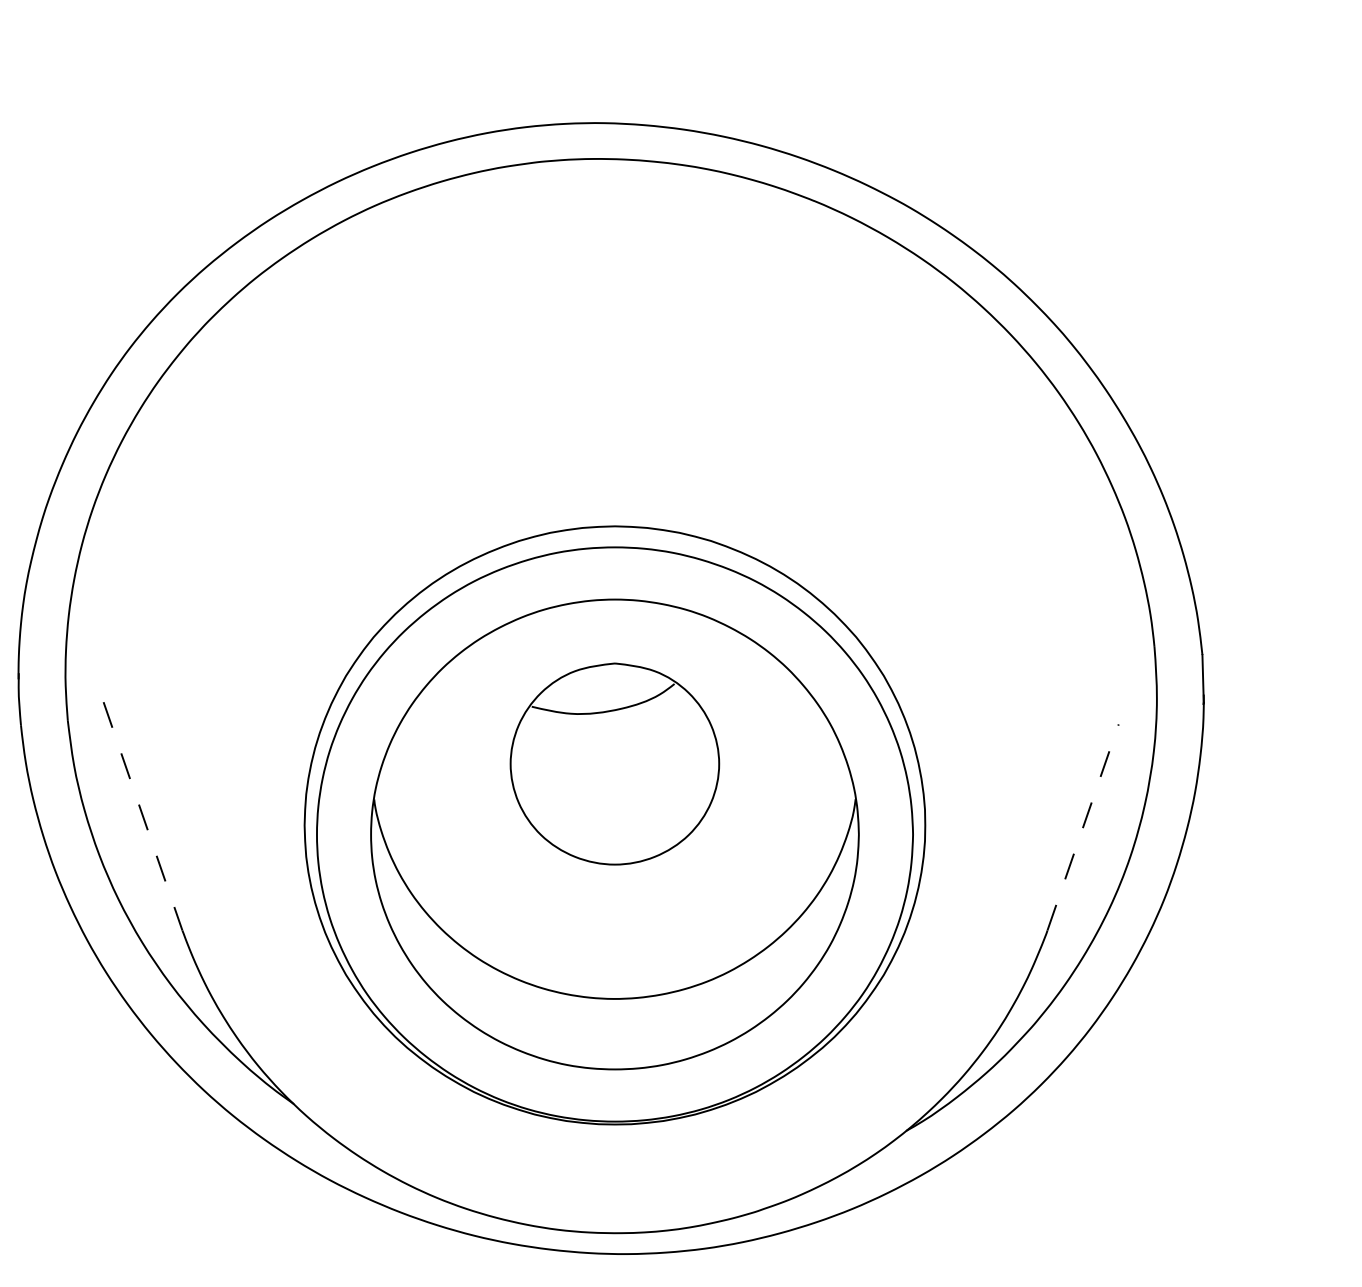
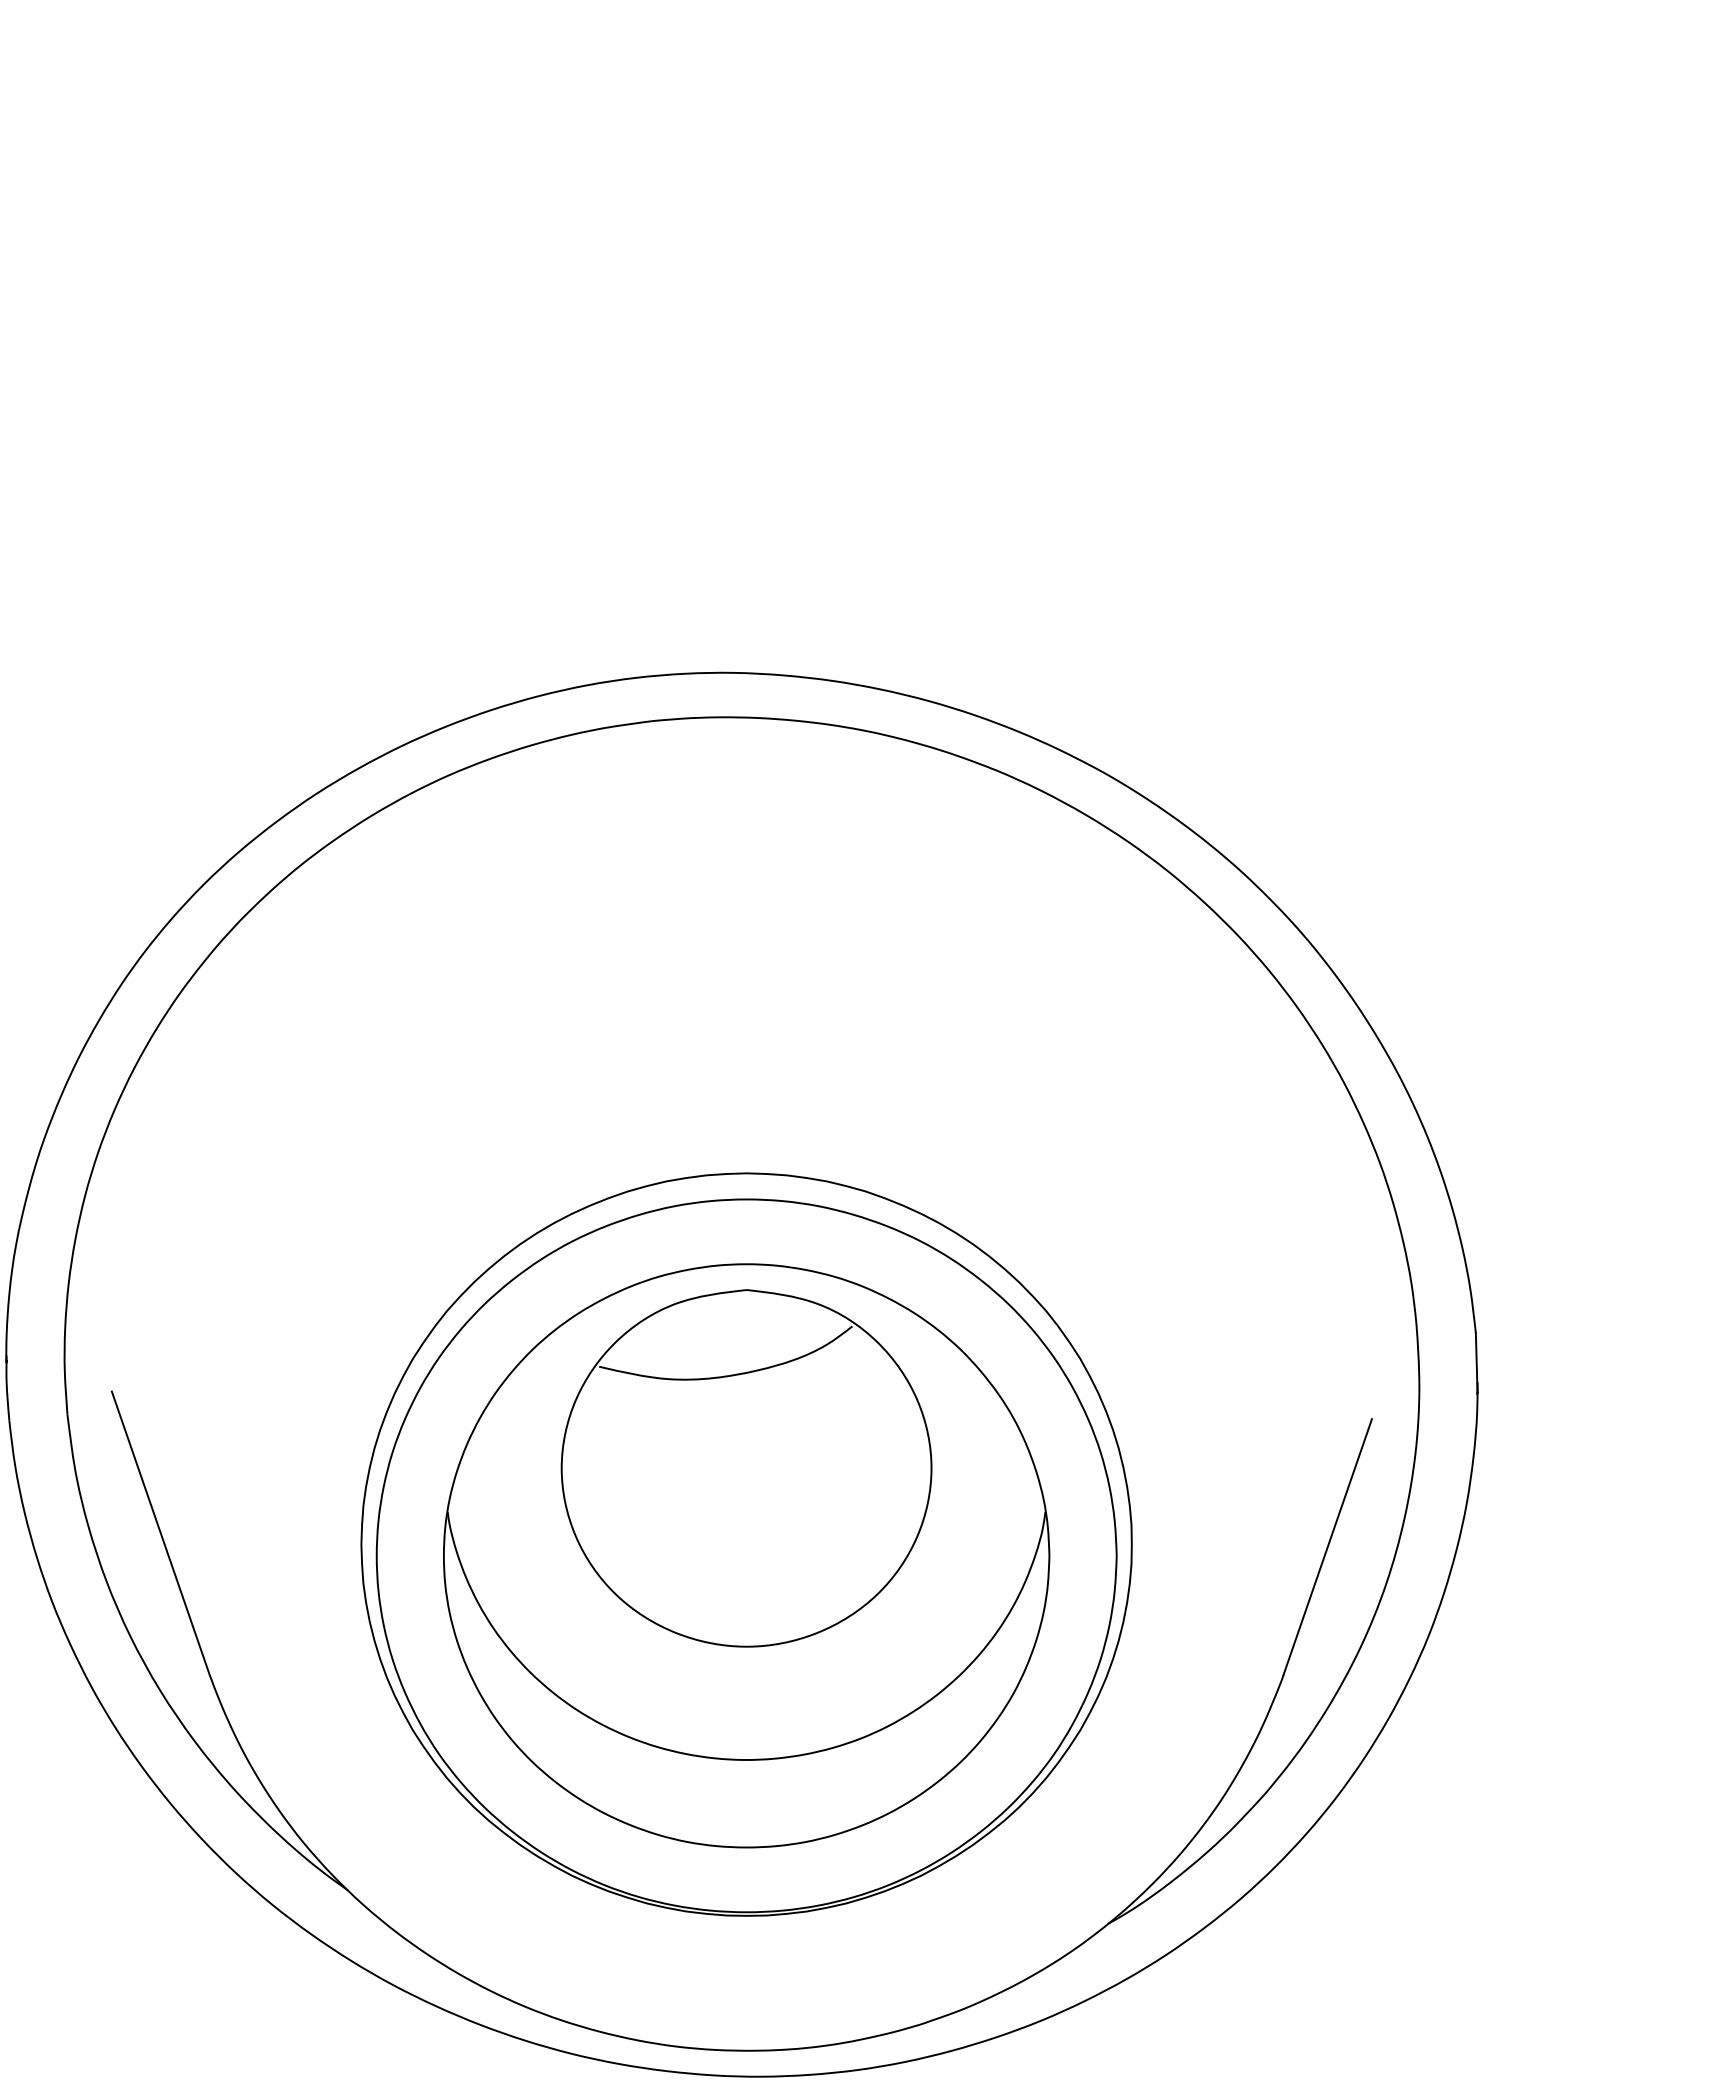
part: (614, 764) -> (746, 1468), size x1.43
line: (142, 816) -> (160, 1533), dashed -> solid
line: (1082, 826) -> (1327, 1546), dashed -> solid

